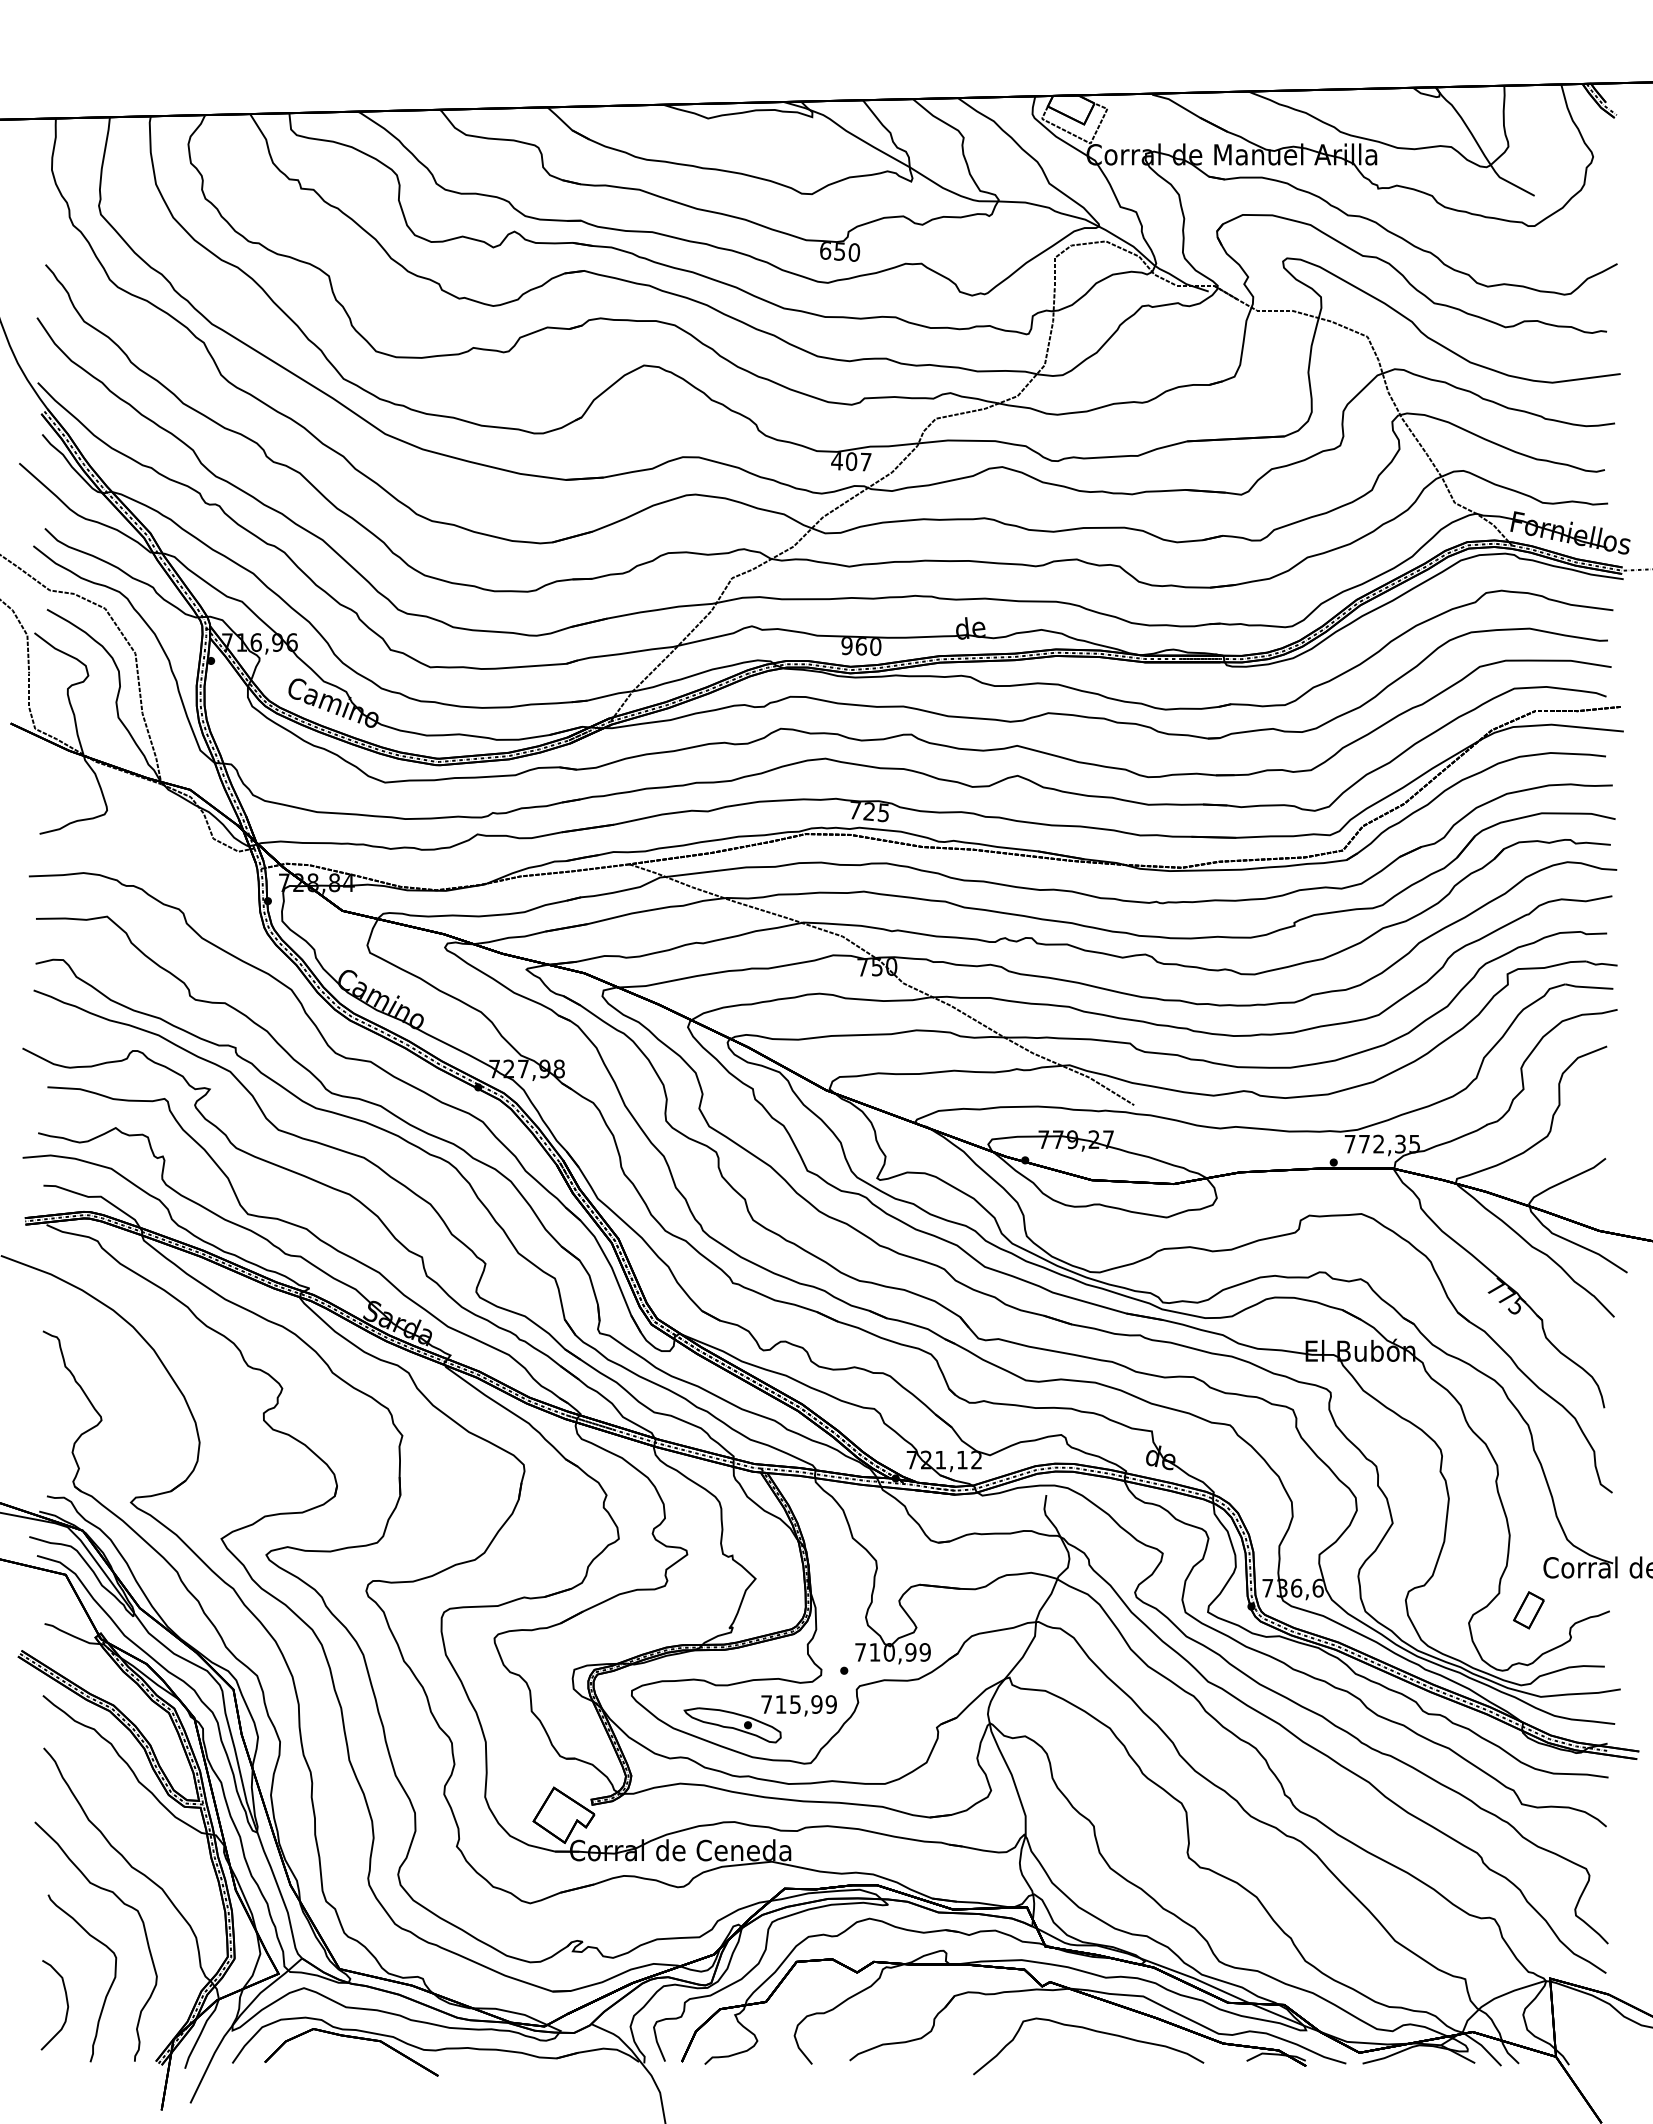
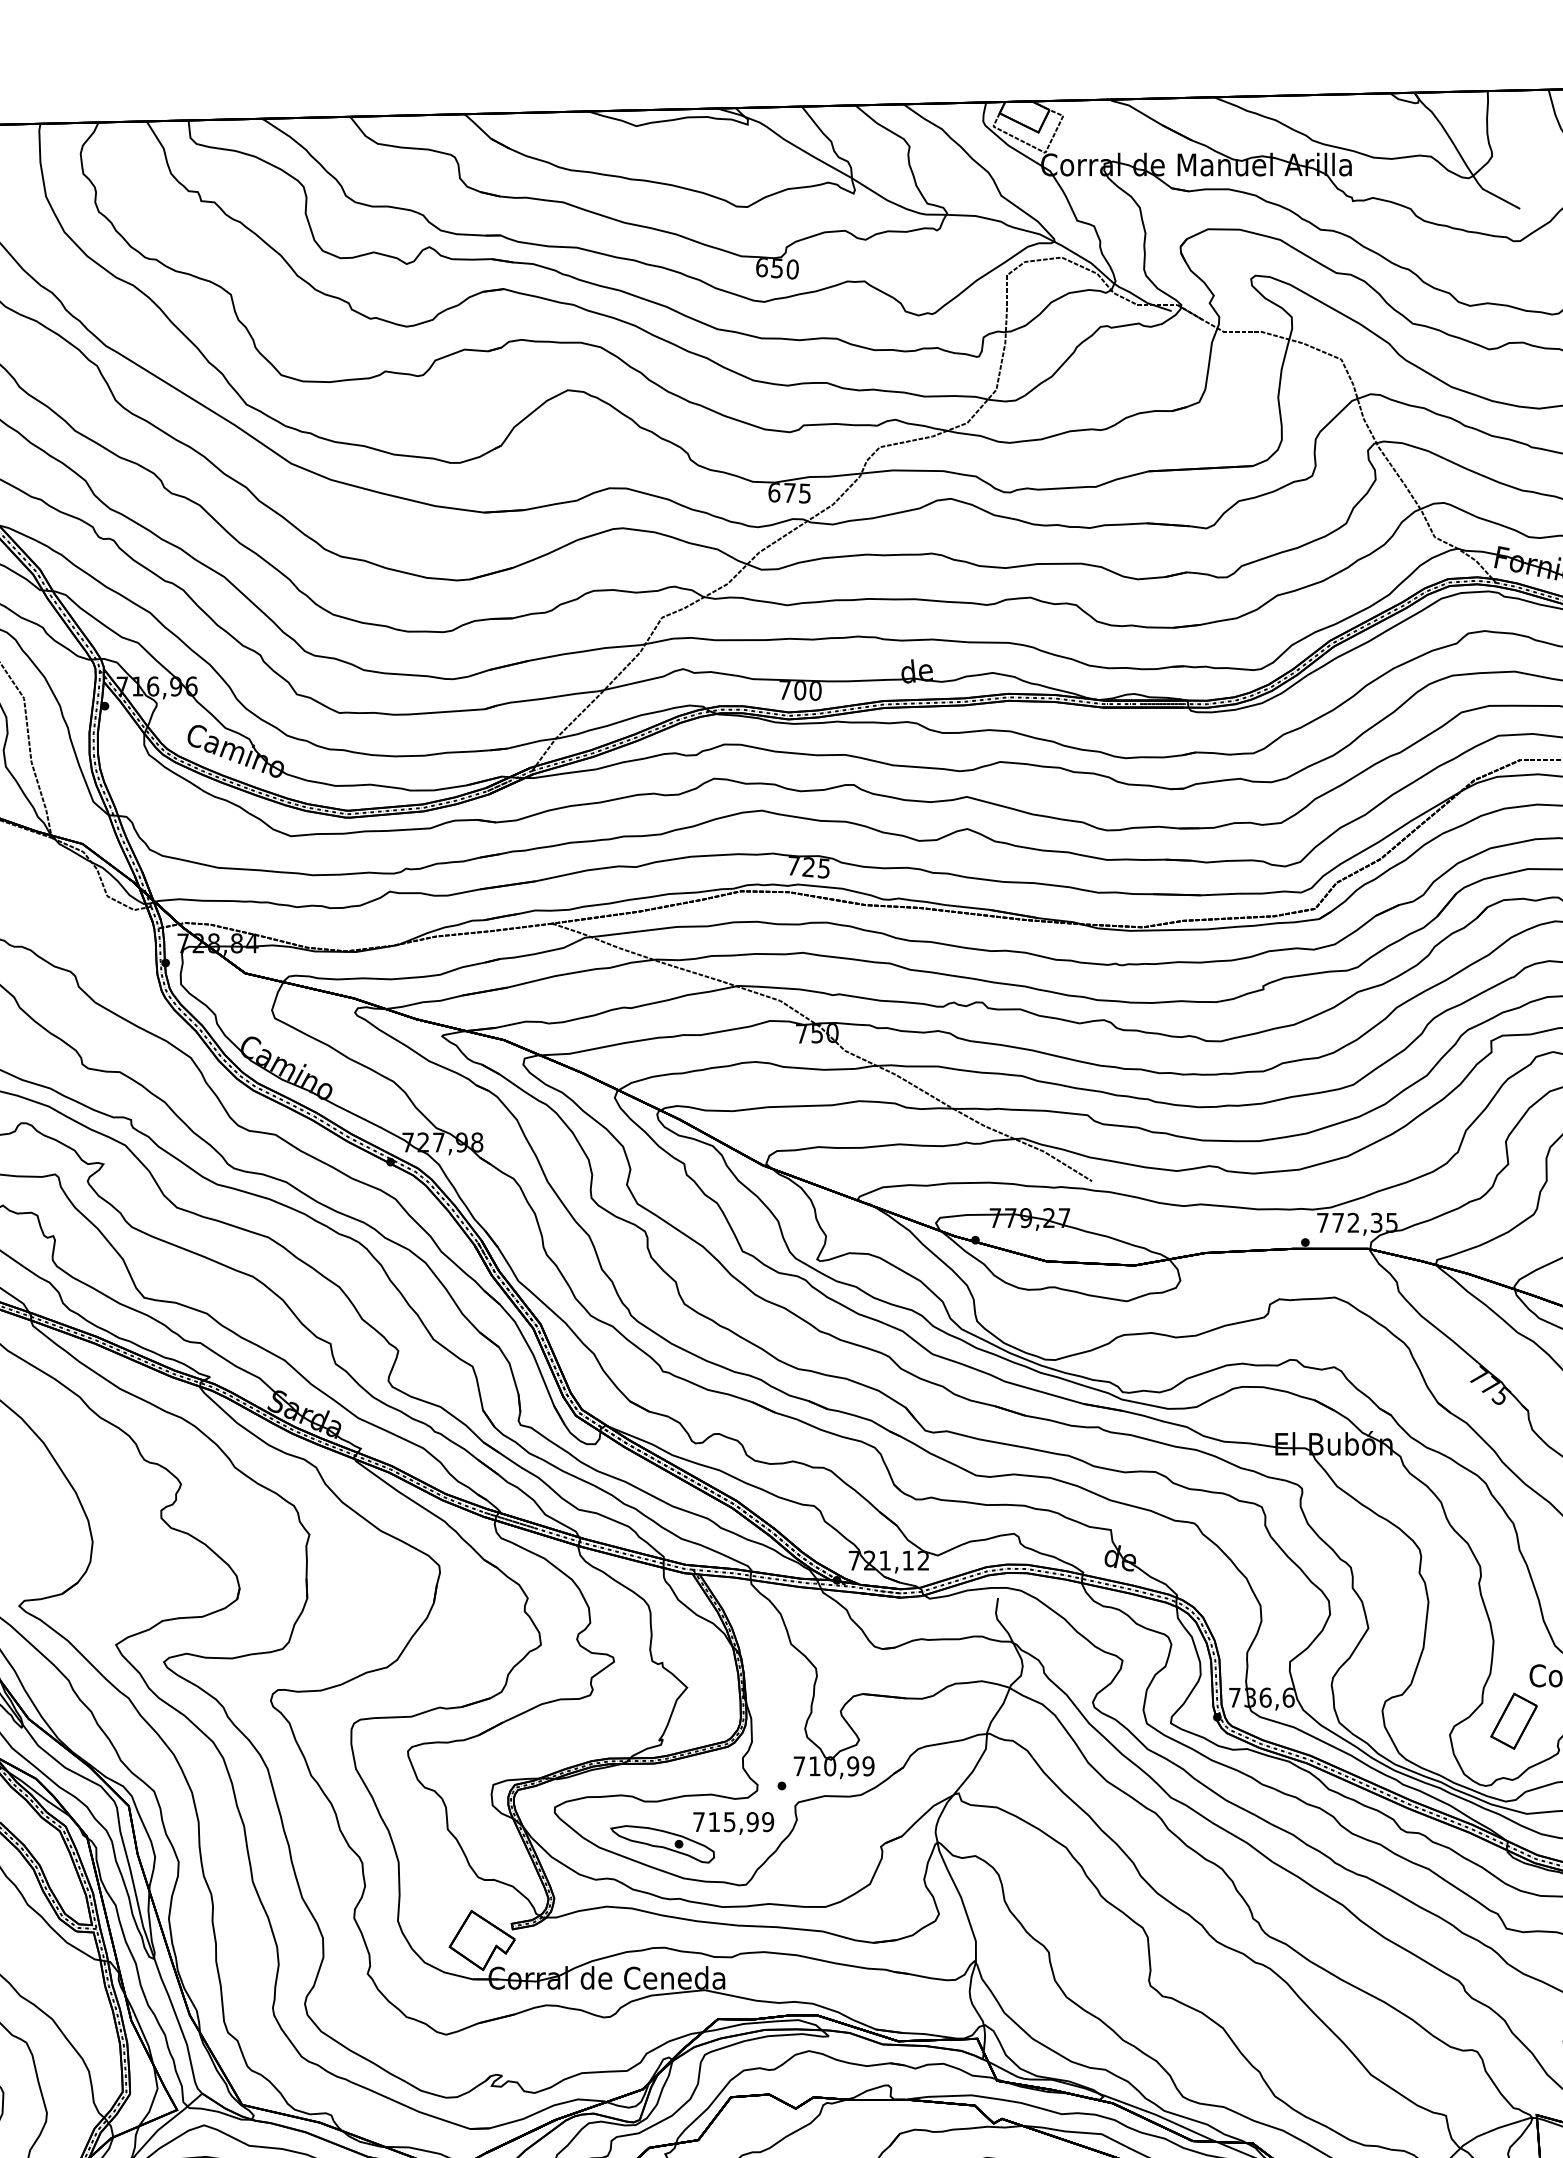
text: (851, 461) -> (789, 492), 407 -> 675
text: (854, 646) -> (792, 690), 960 -> 700
part: (1528, 1610) -> (1513, 1721), size x1.43

